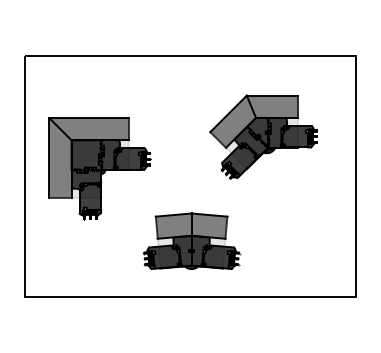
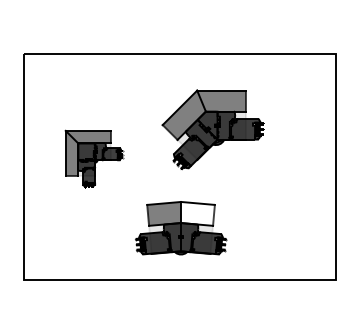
part: (262, 136) -> (212, 129), moved
part: (100, 168) -> (94, 159), size x0.6
fill: (209, 225) -> (197, 213), removed

